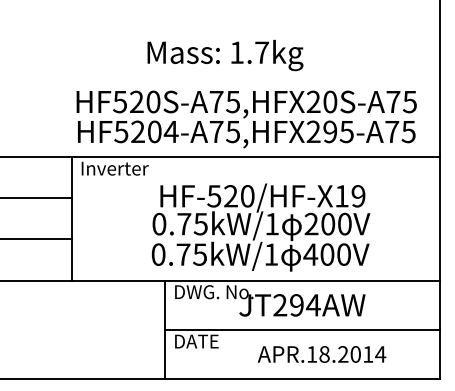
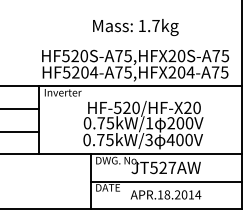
text: (224, 55) -> (135, 27), moved
text: (337, 131) -> (185, 72), HF5204-A75,HFX295-A75 -> HF5204-A75,HFX204-A75
text: (350, 195) -> (192, 107), HF-520/HF-X19 -> HF-520/HF-X20
text: (270, 253) -> (148, 139), 0.75kW/1 -> 0.75kW/3
text: (297, 304) -> (163, 167), JT294AW -> JT527AW
text: (321, 353) -> (165, 194), moved

